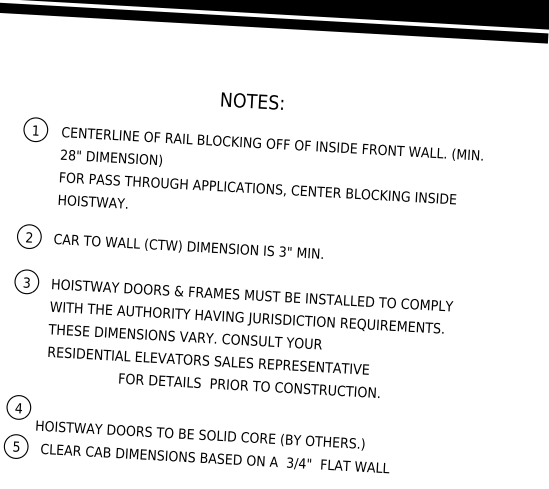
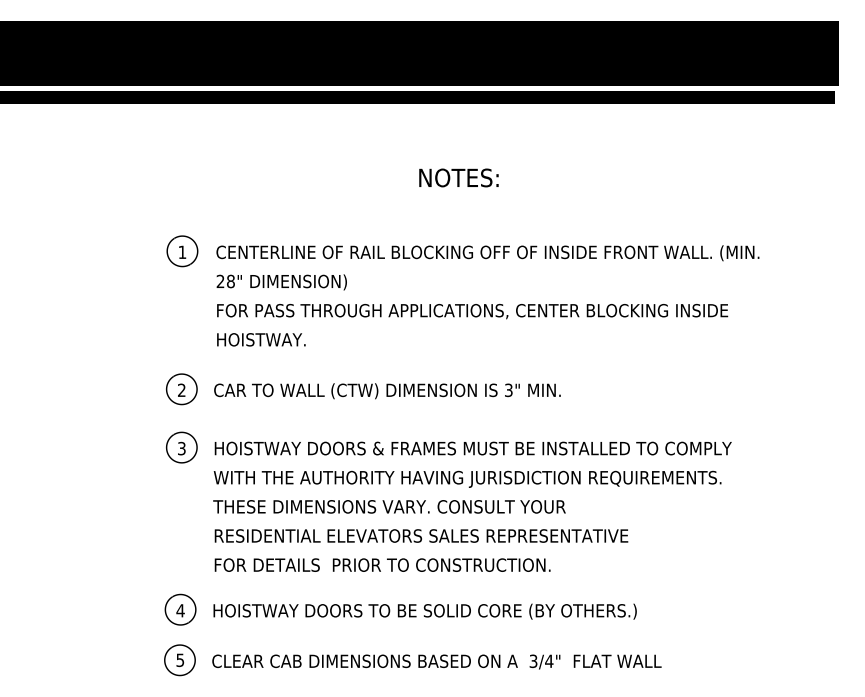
text: (252, 100) -> (458, 177), moved
text: (249, 385) -> (382, 564), moved
text: (199, 435) -> (424, 611), moved

